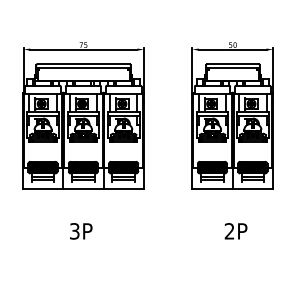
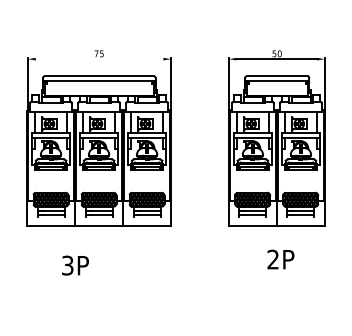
line: (83, 49) -> (99, 59), removed
text: (81, 231) -> (75, 265), moved
text: (235, 231) -> (280, 259), moved

